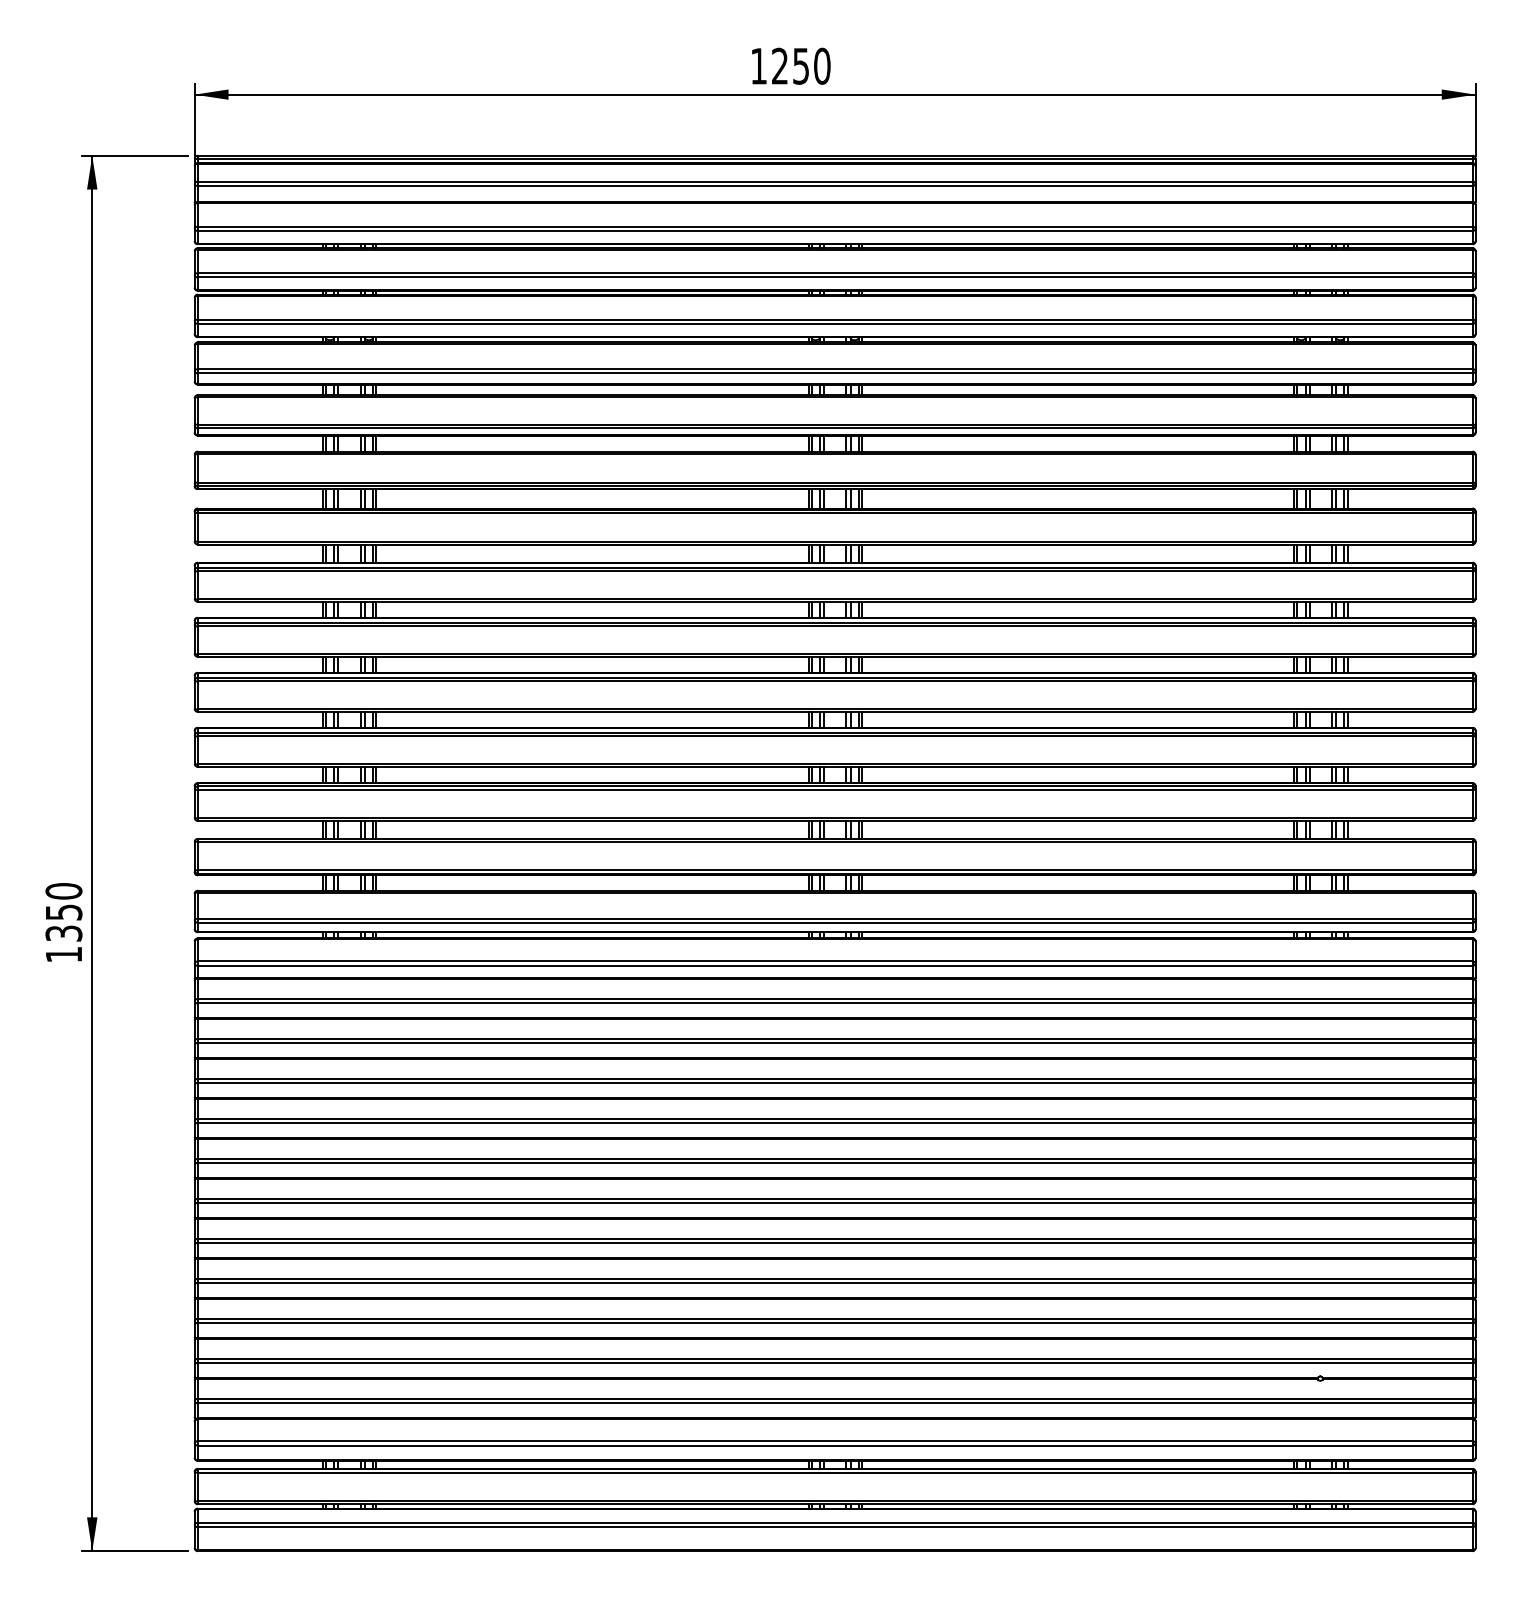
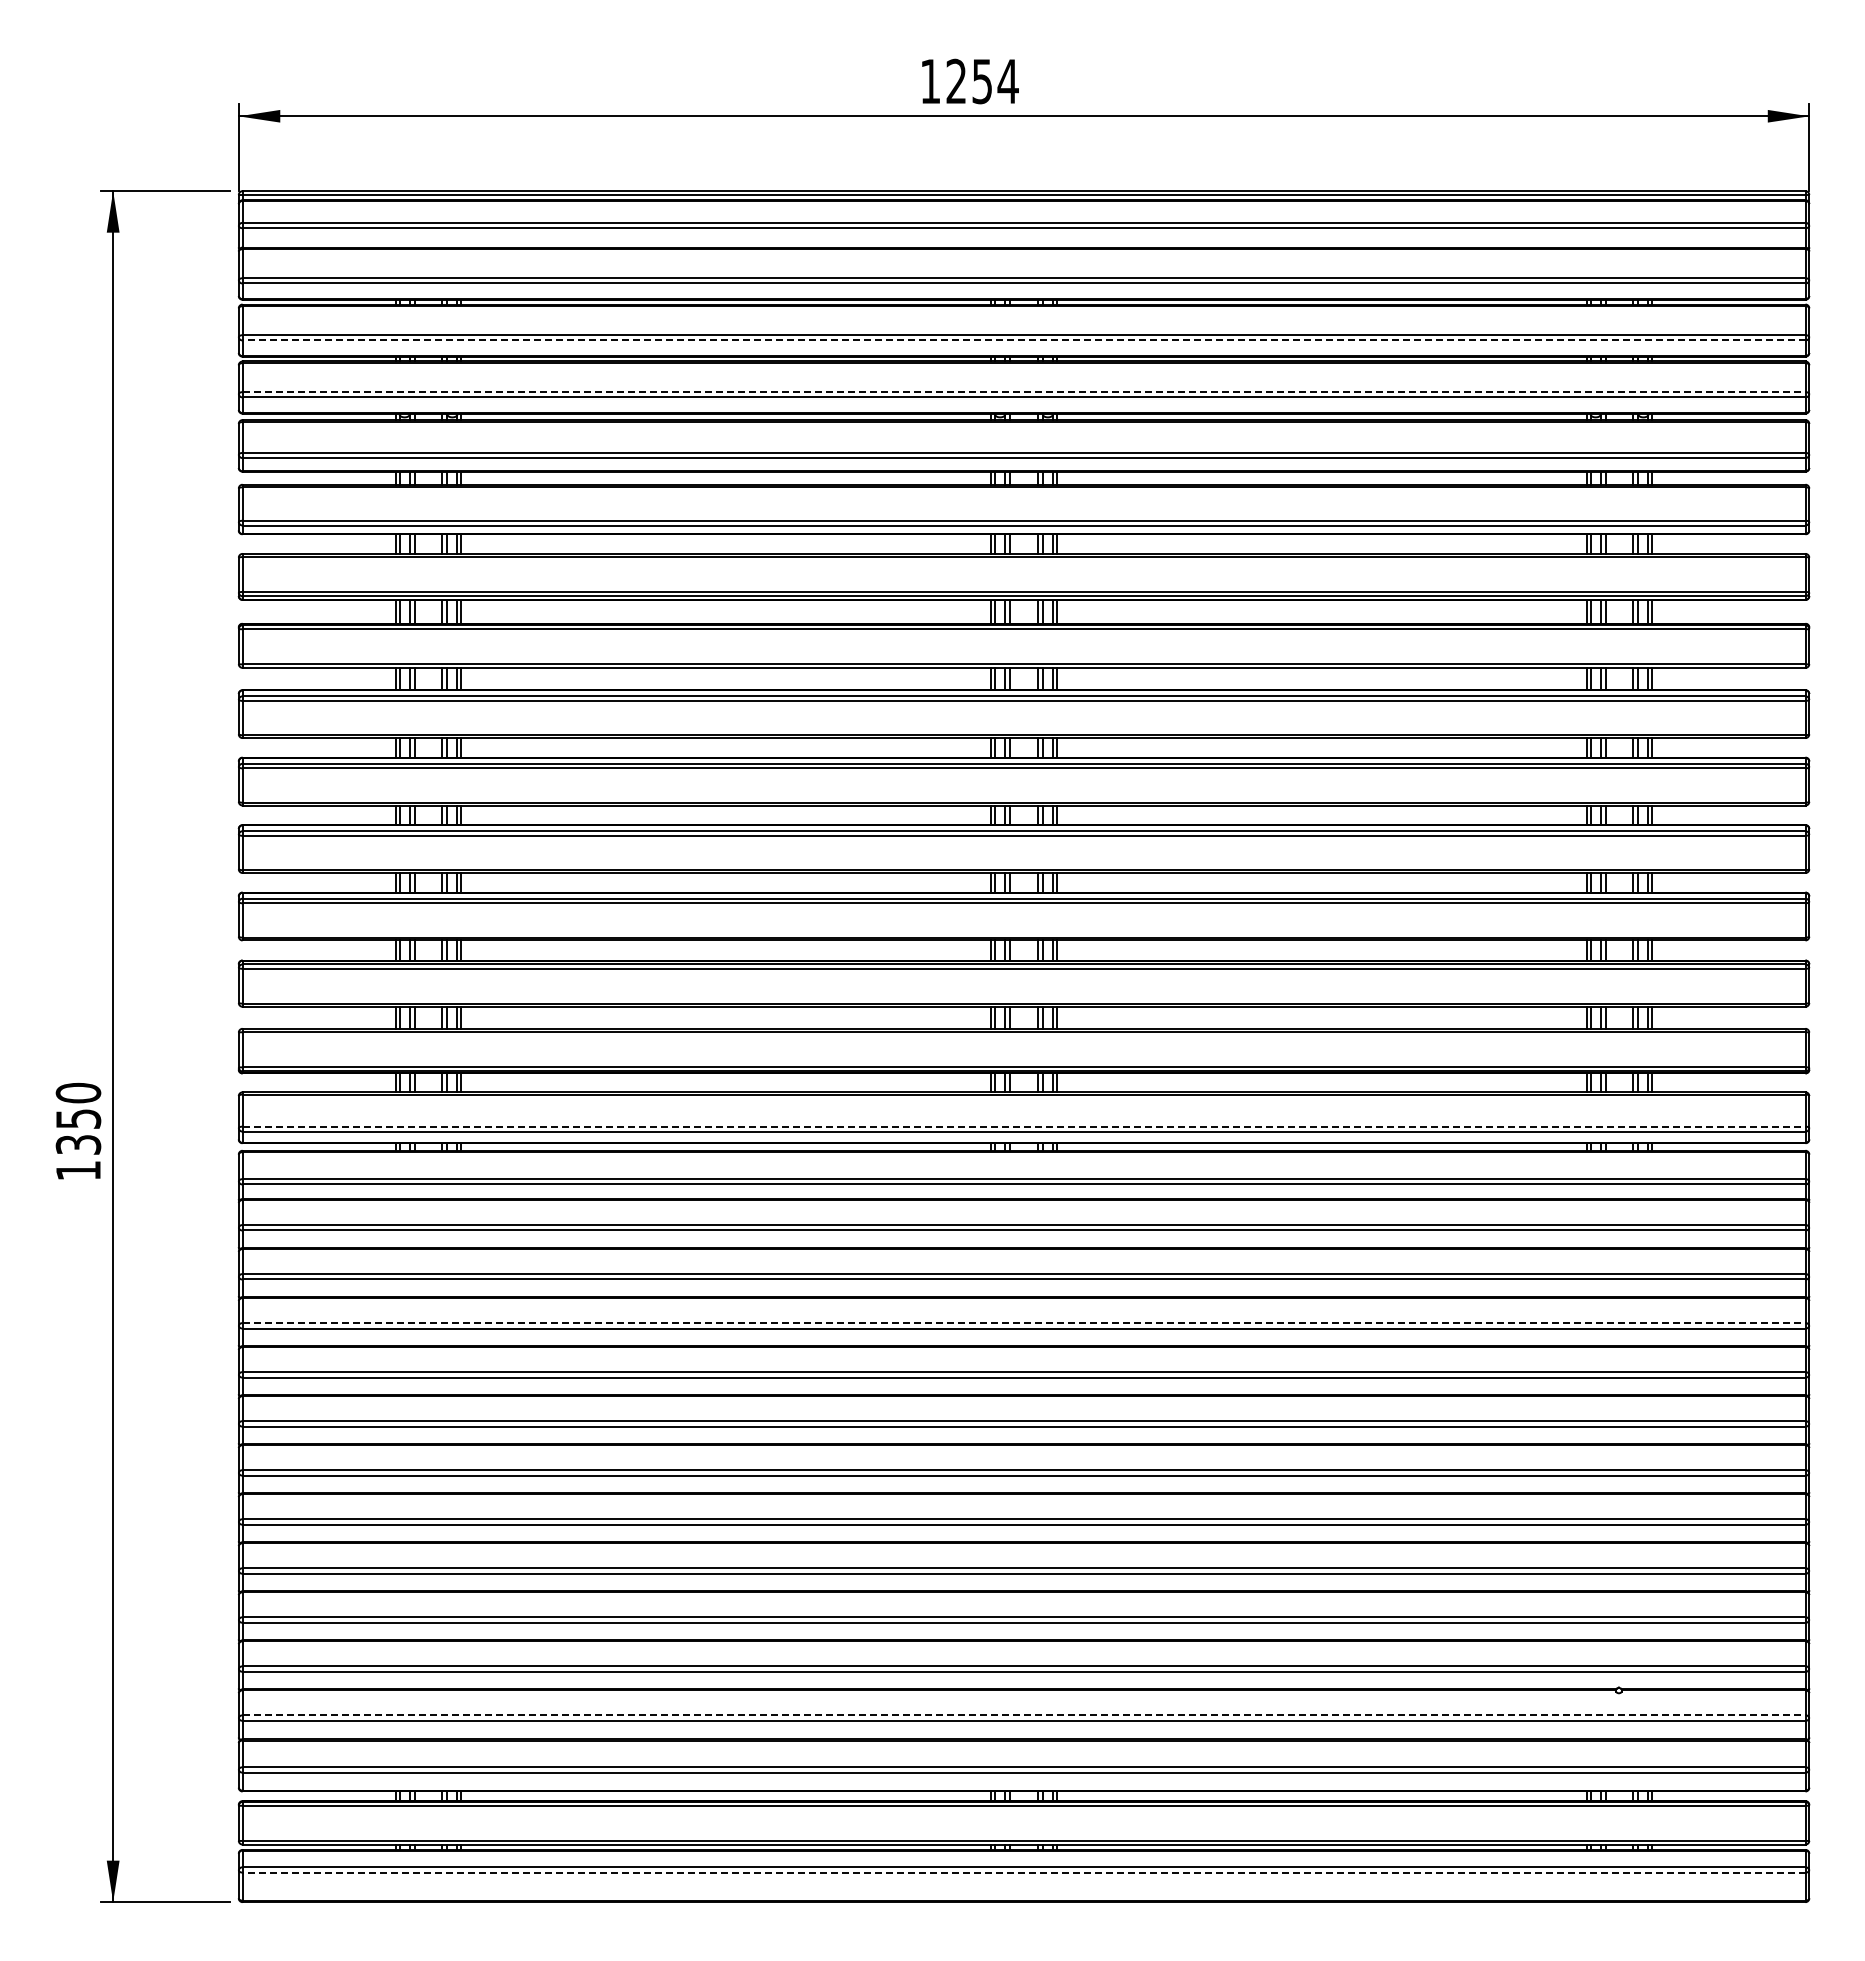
text: (821, 66) -> (1007, 81), 1250 -> 1254
line: (834, 277) -> (1023, 340), solid -> dashed
line: (835, 319) -> (1024, 392), solid -> dashed
line: (835, 918) -> (1024, 1126), solid -> dashed
line: (835, 1079) -> (1024, 1323), solid -> dashed
line: (835, 1398) -> (1024, 1715), solid -> dashed
line: (834, 1527) -> (1023, 1872), solid -> dashed

